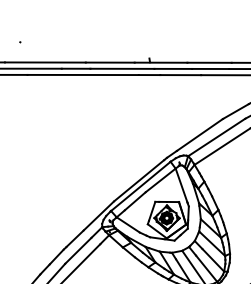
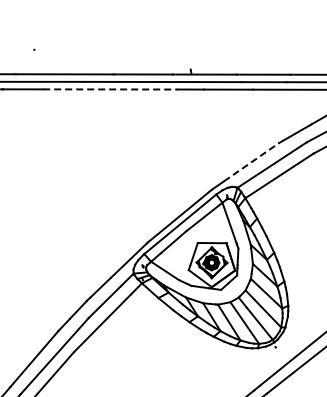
line: (83, 75) -> (111, 89), solid -> dashed
line: (199, 135) -> (251, 162), solid -> dashed

